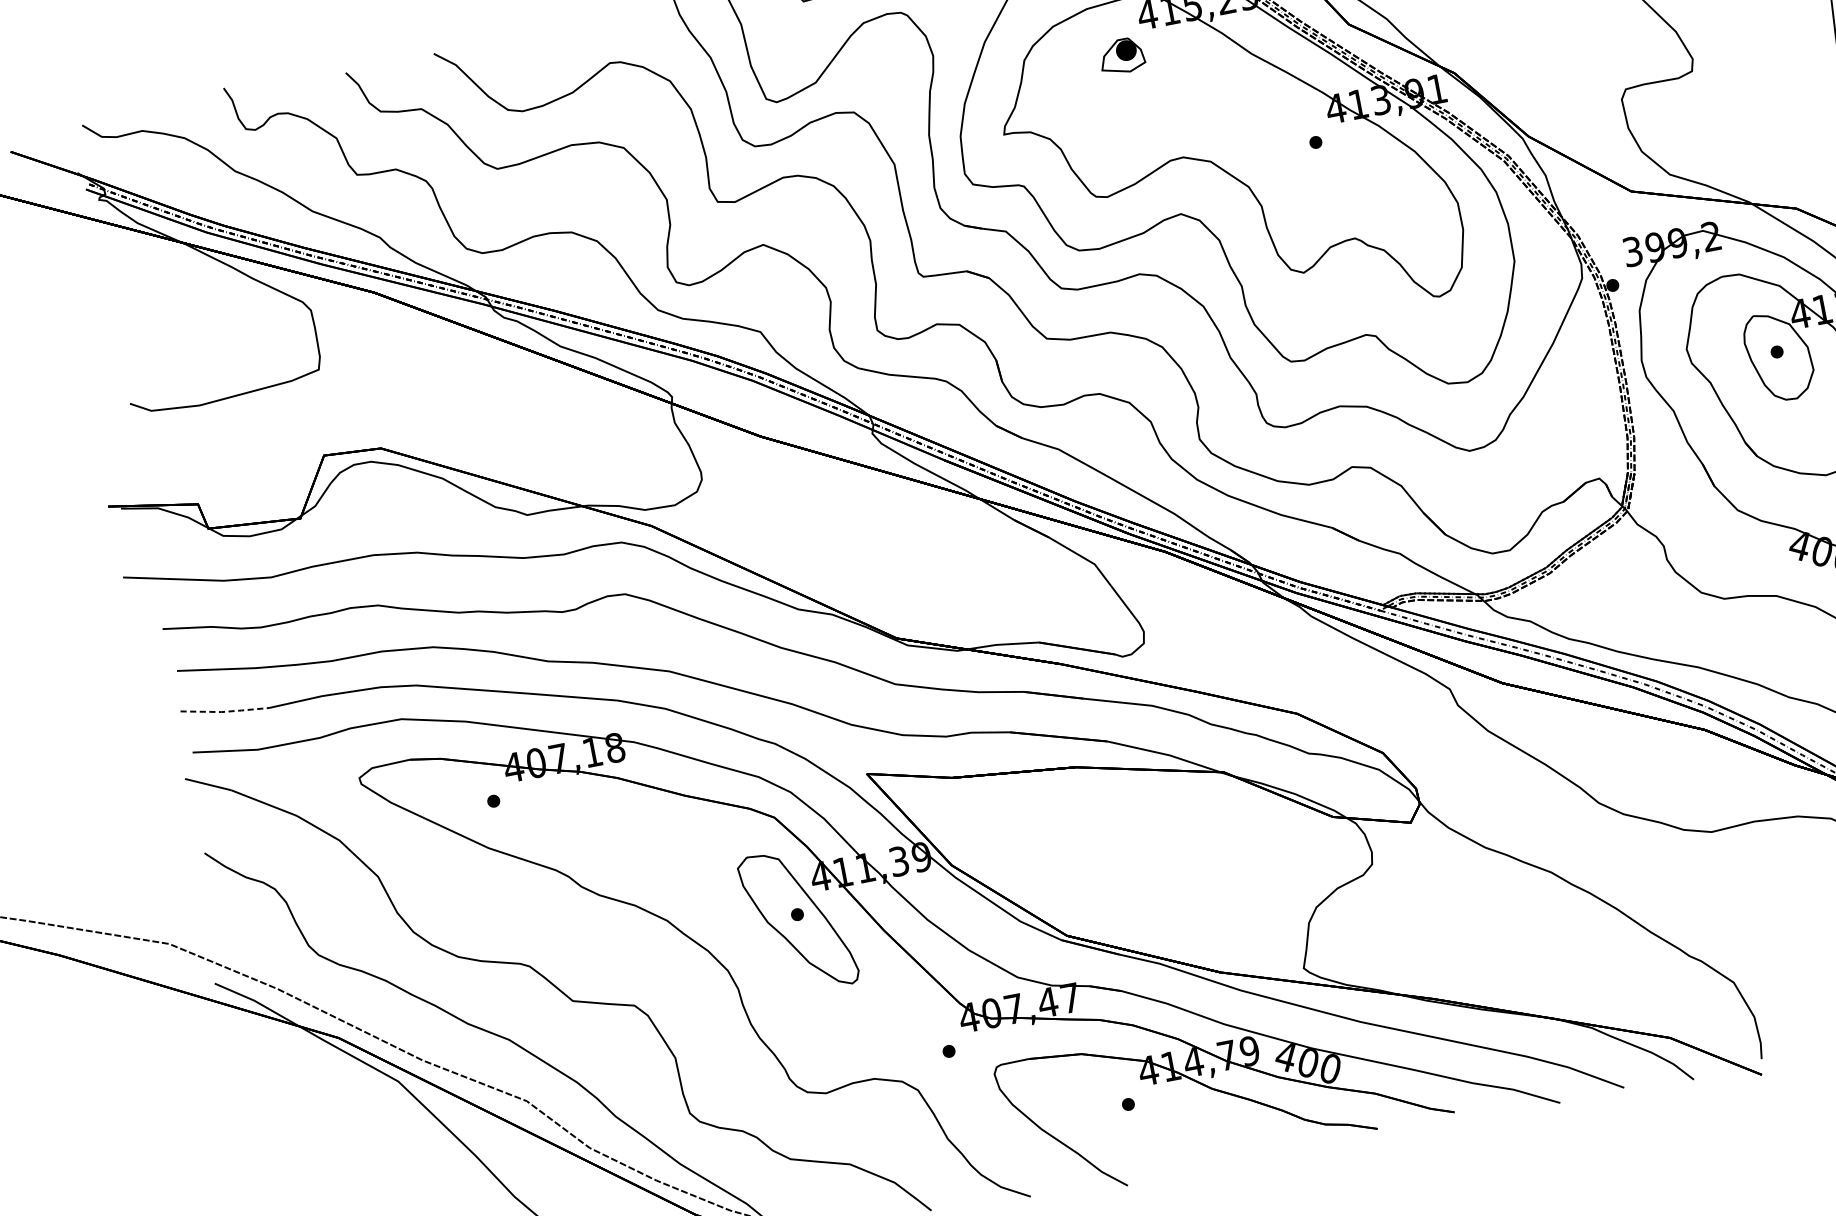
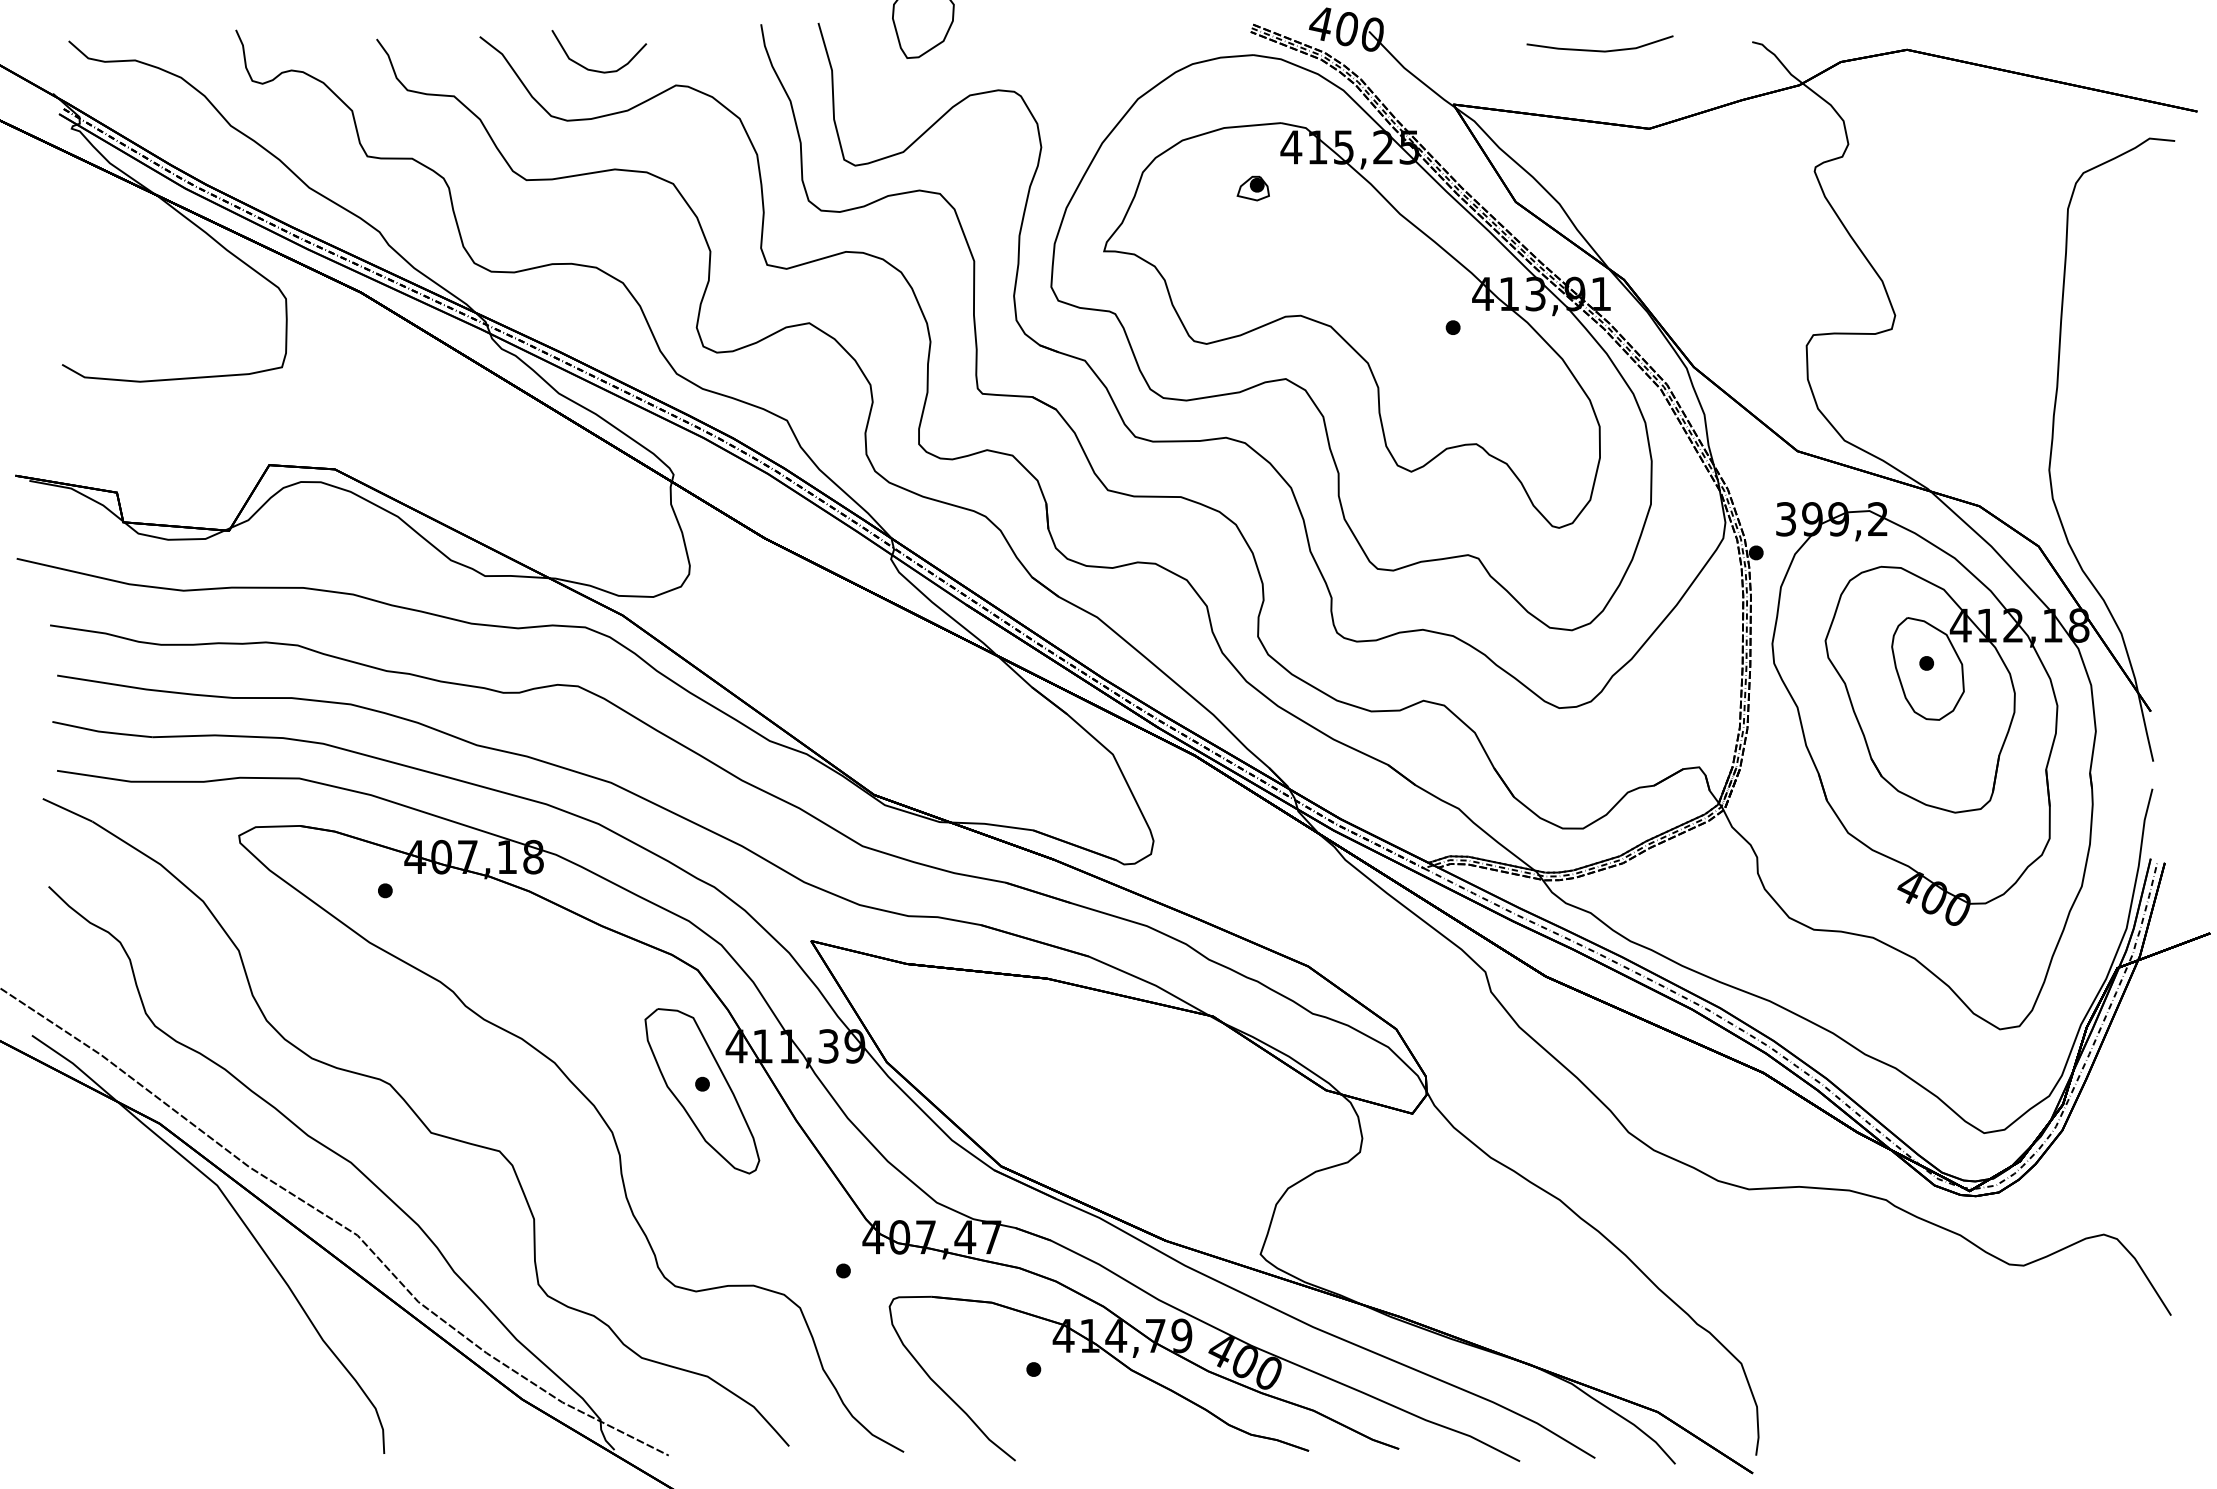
part: (1120, 56) -> (1252, 188), size x0.62
curve: (536, 63) -> (593, 69), added
line: (225, 711) -> (102, 731), dashed -> solid

